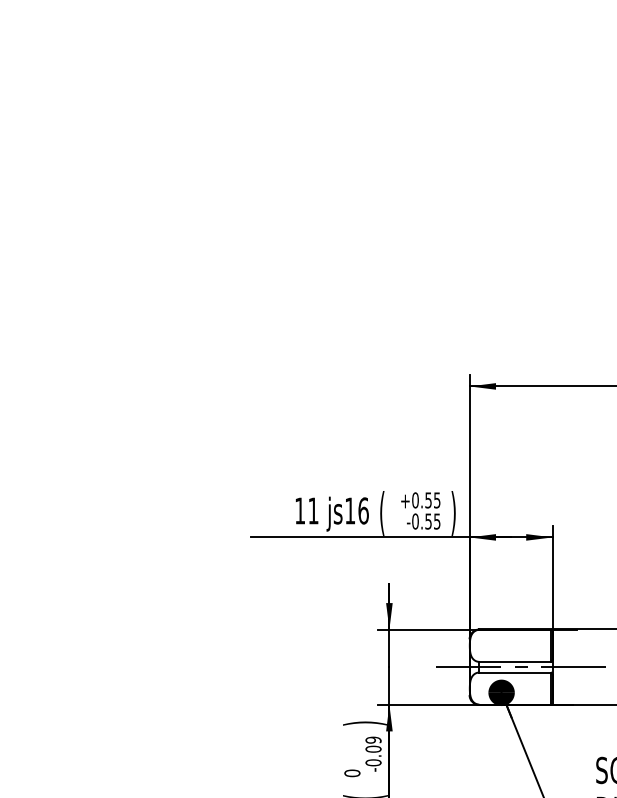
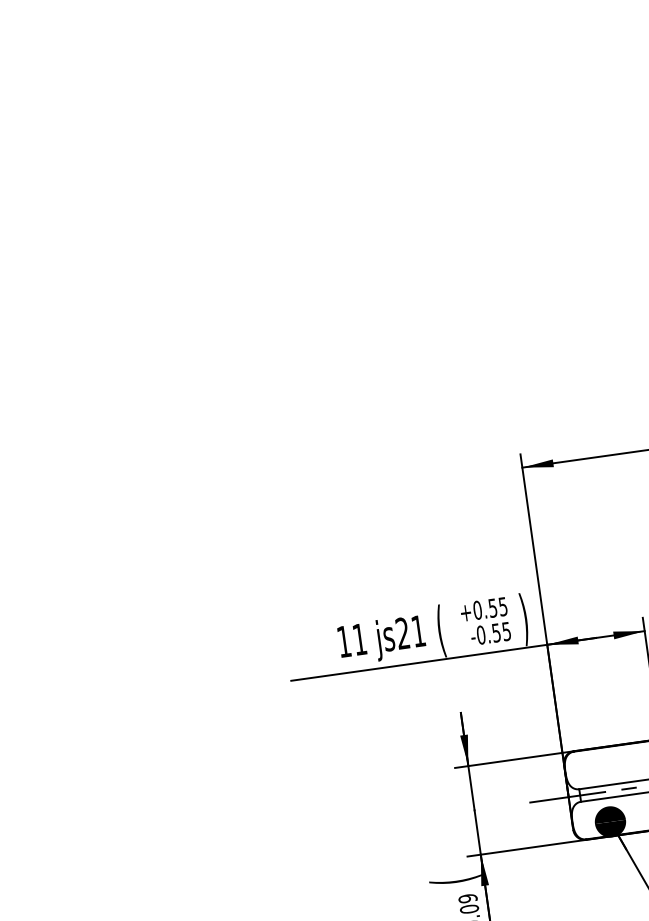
text: (356, 510) -> (410, 631), js16 -> js21
text: (365, 723) -> (455, 880), ) -> (

